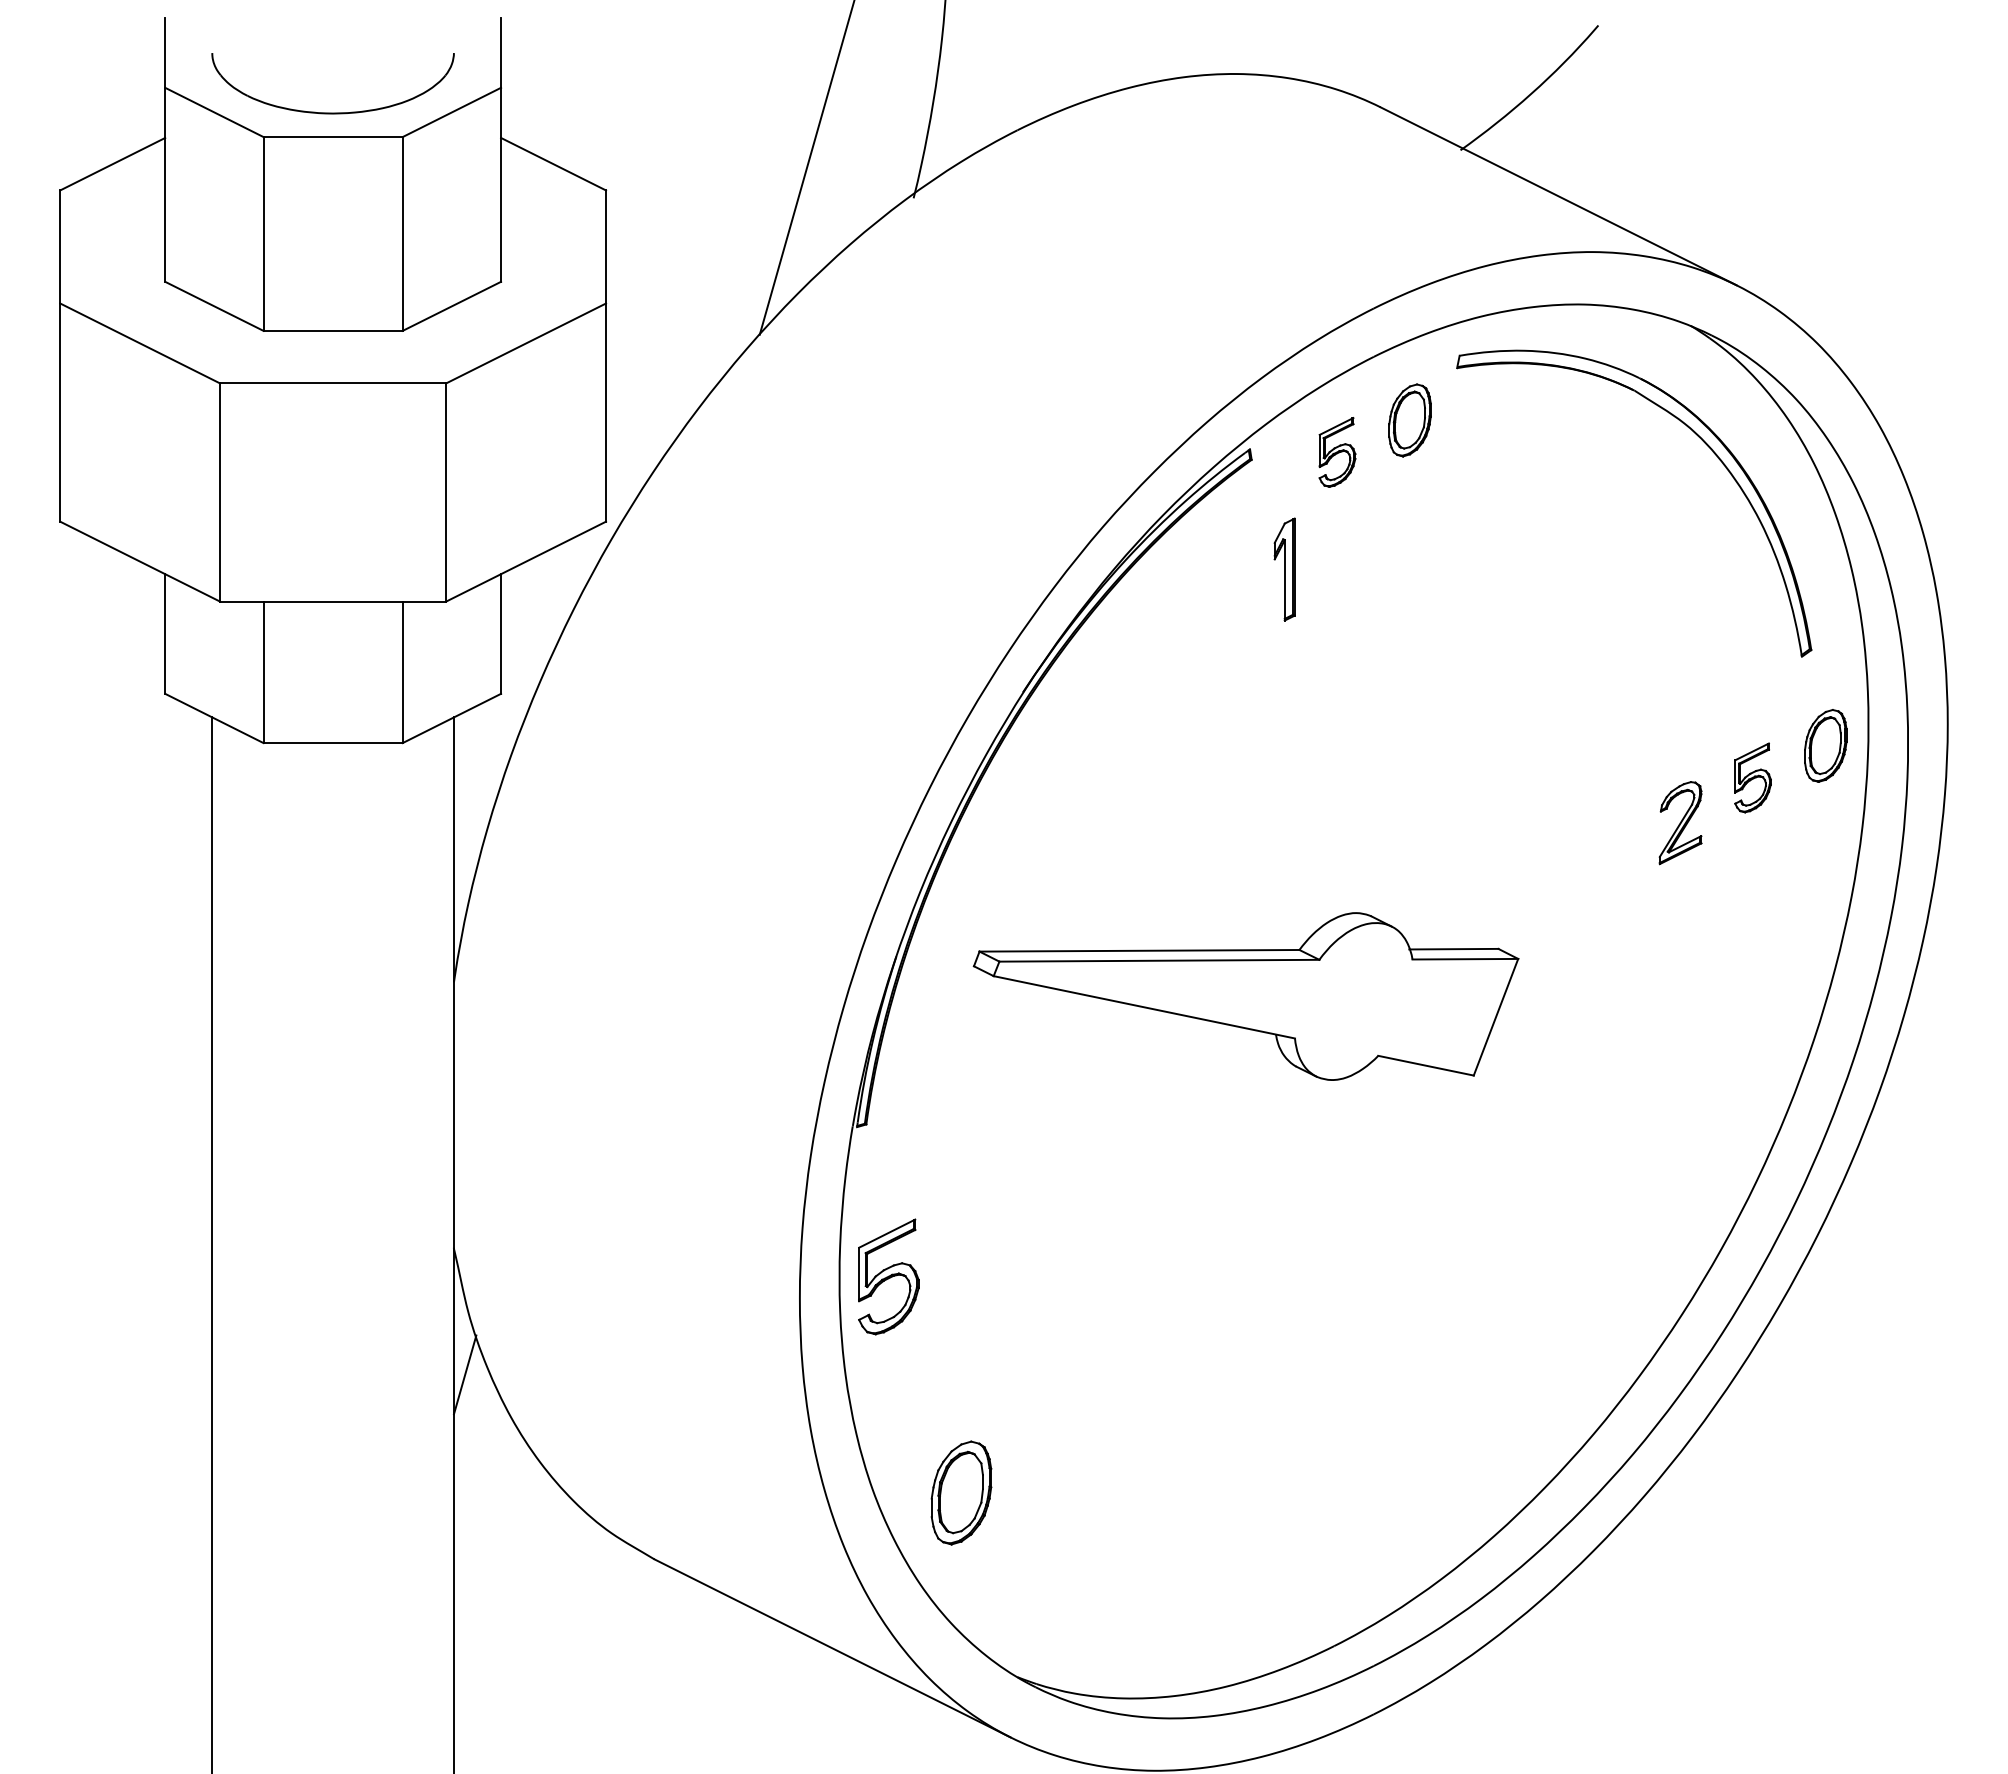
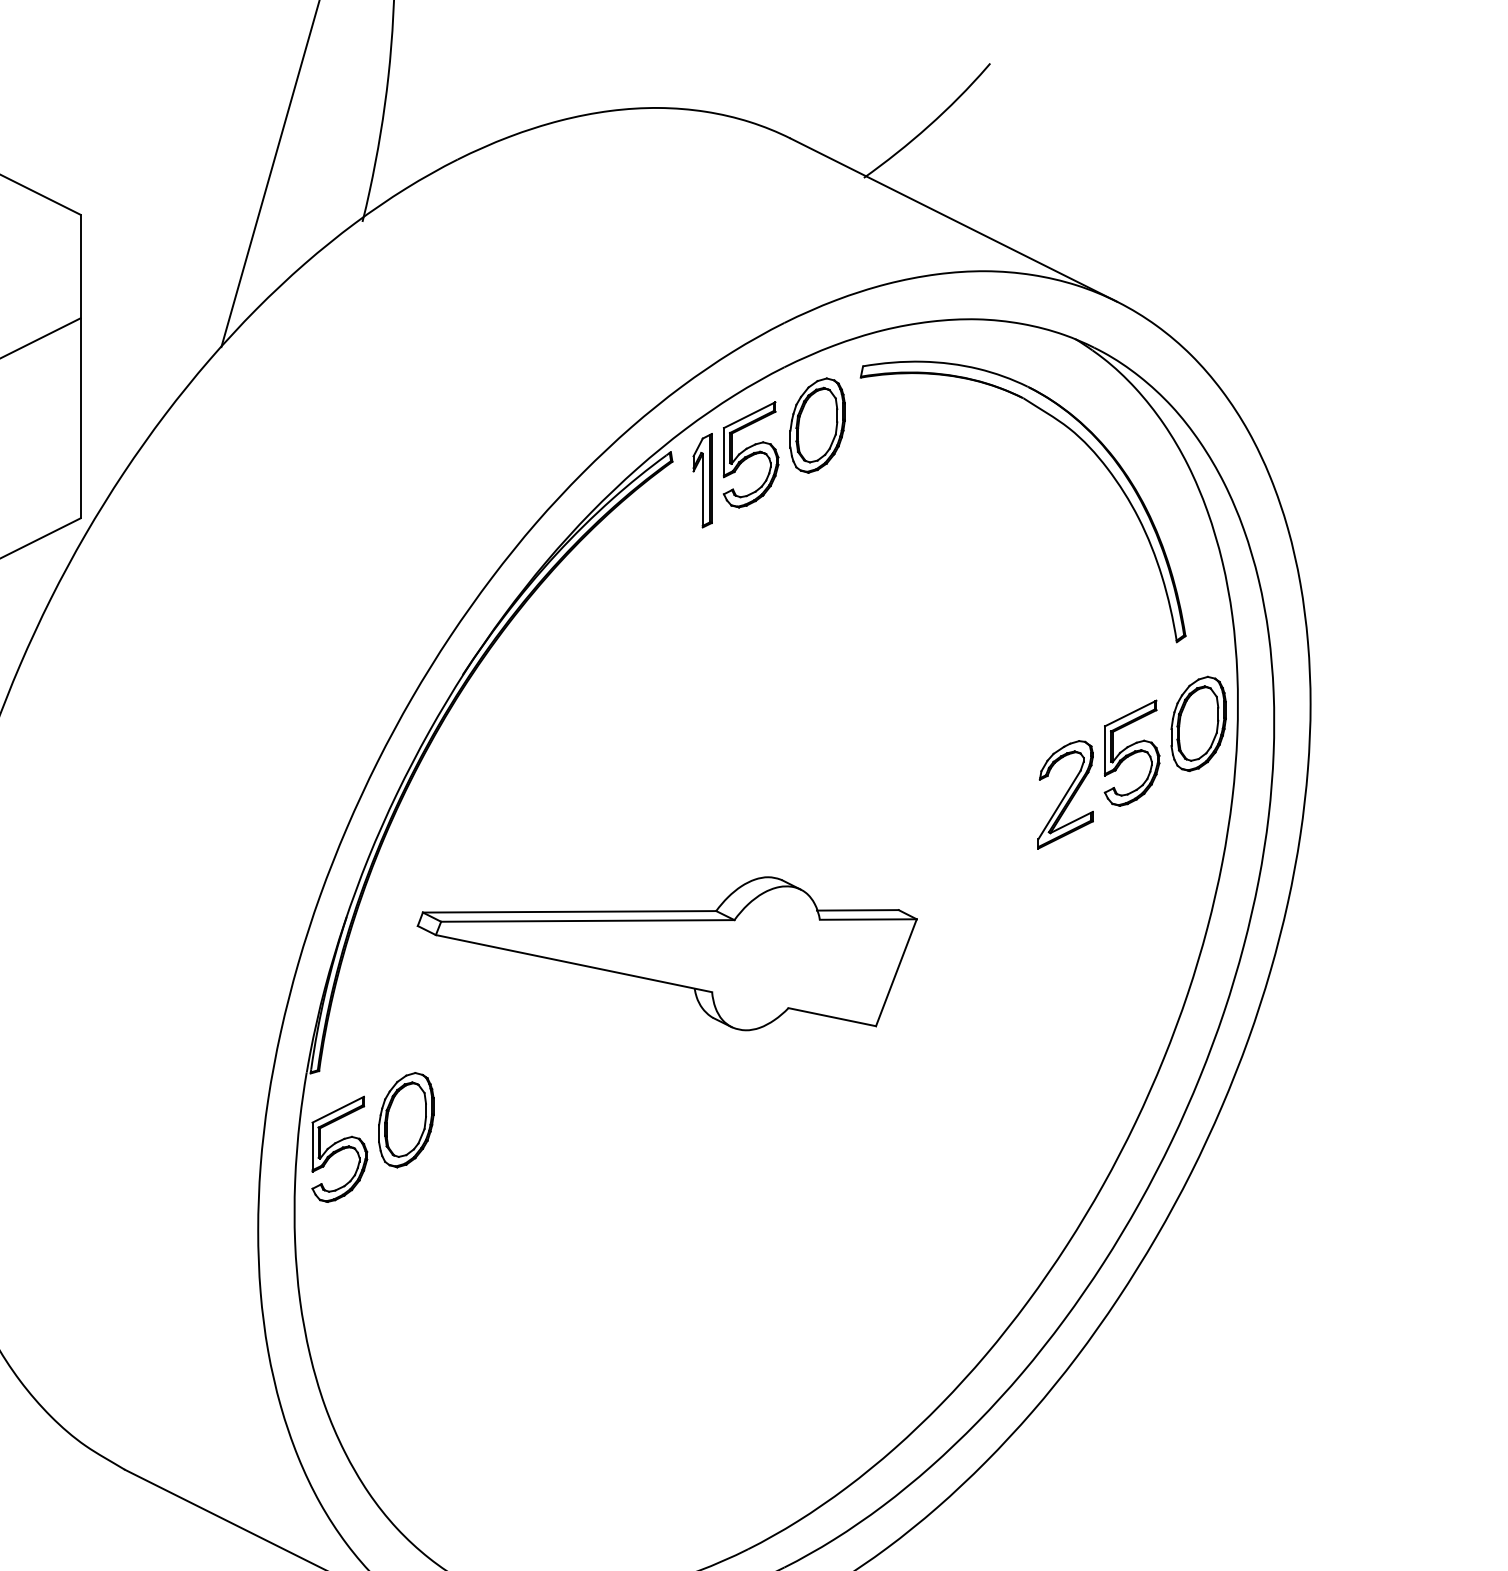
part: (1409, 420) -> (817, 425), size x1.43
part: (1337, 452) -> (751, 454), size x1.67
part: (1284, 569) -> (702, 480), moved
part: (1825, 745) -> (1198, 723), size x1.43
part: (1752, 777) -> (1131, 752), size x1.67
part: (1680, 822) -> (1065, 794), size x1.43
part: (888, 1276) -> (339, 1149), moved
part: (961, 1492) -> (406, 1119), moved

